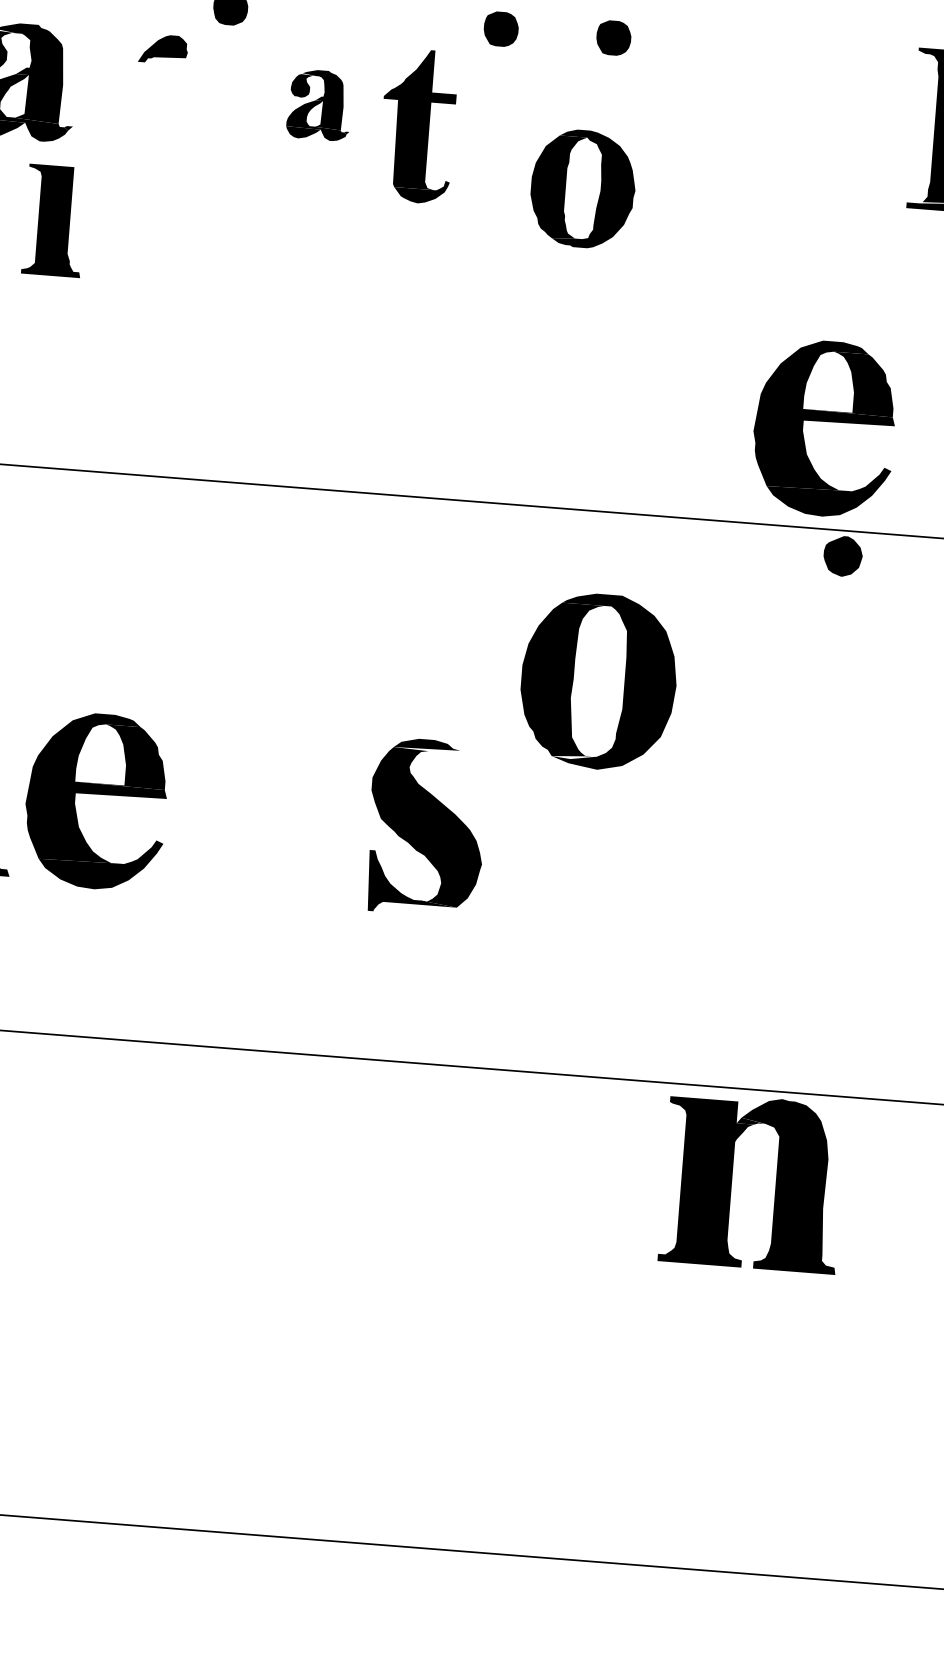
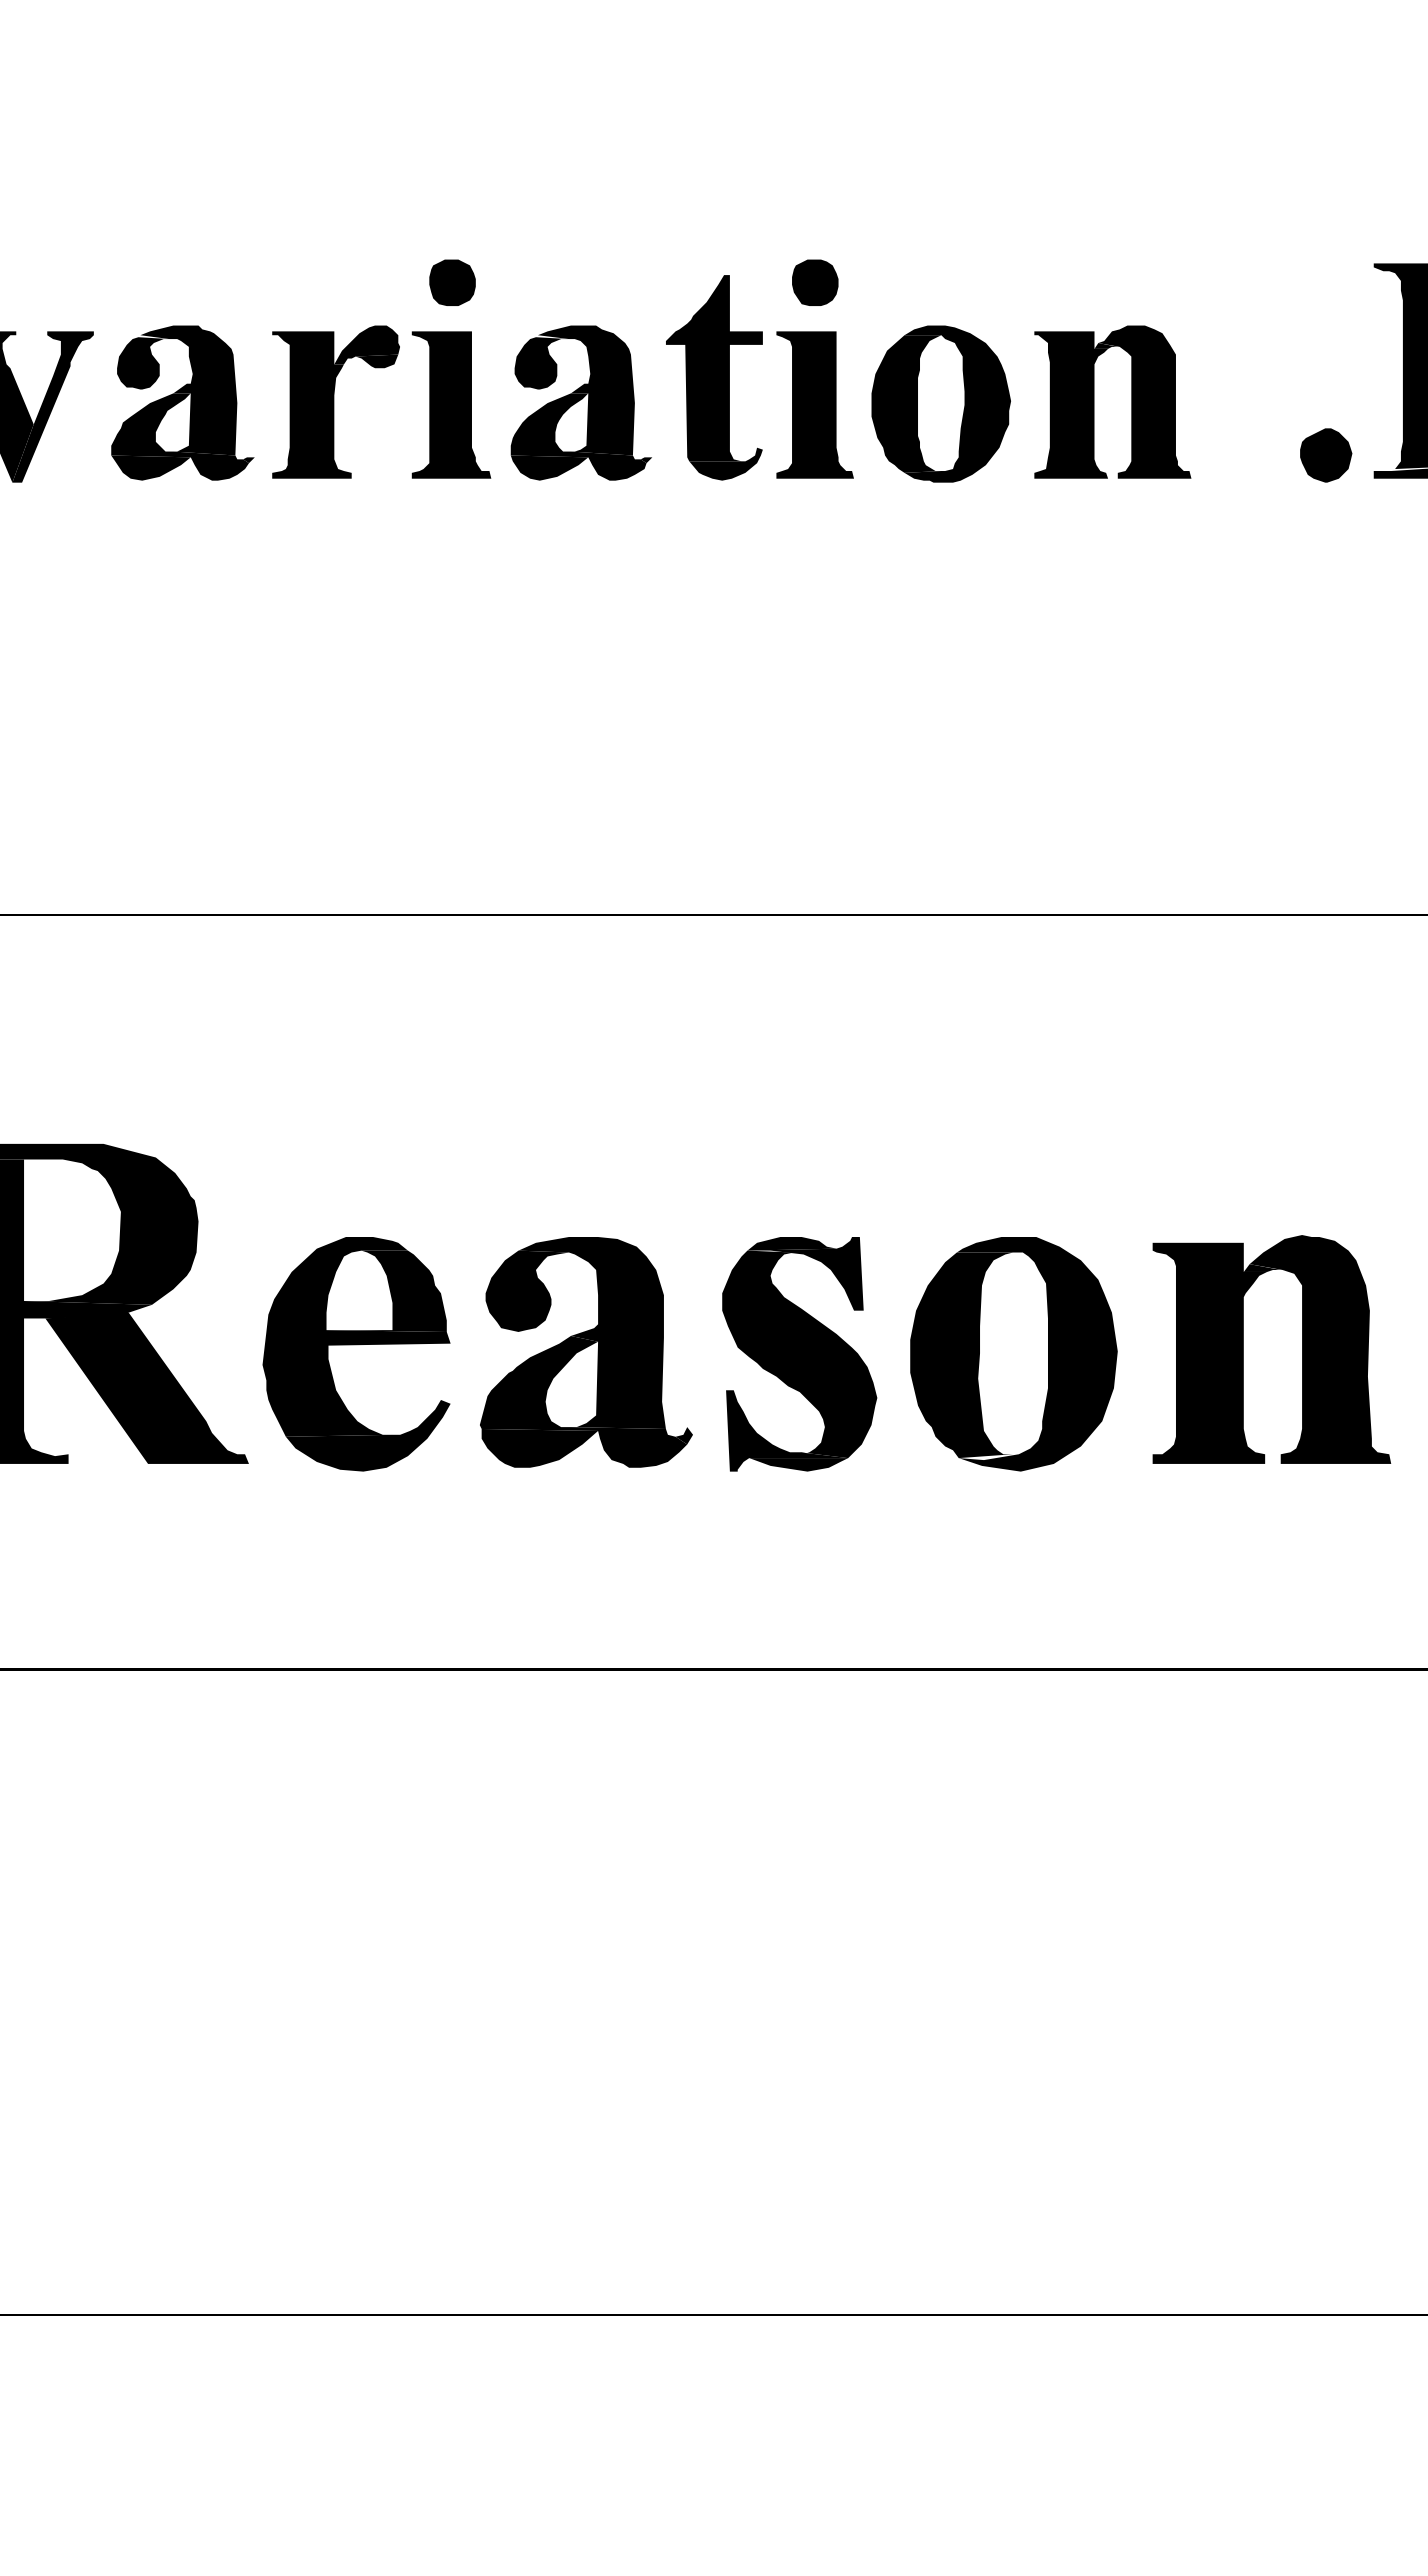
part: (614, 37) -> (966, 282), removed
fill: (169, 62) -> (376, 361), added
fill: (118, 90) -> (311, 404), added
part: (319, 104) -> (580, 402), size x1.67
part: (493, 119) -> (814, 404), added
part: (417, 126) -> (714, 377), moved
part: (702, 134) -> (1094, 401), added
part: (582, 188) -> (940, 403), moved
part: (54, 220) -> (451, 404), moved
part: (824, 422) -> (1287, 772), removed
part: (843, 556) -> (1326, 455), moved
part: (598, 682) -> (1013, 1354), moved
fill: (435, 767) -> (805, 1273), added
part: (267, 813) -> (586, 1352), added
fill: (419, 909) -> (798, 1464), added
part: (731, 1181) -> (1243, 1349), moved

